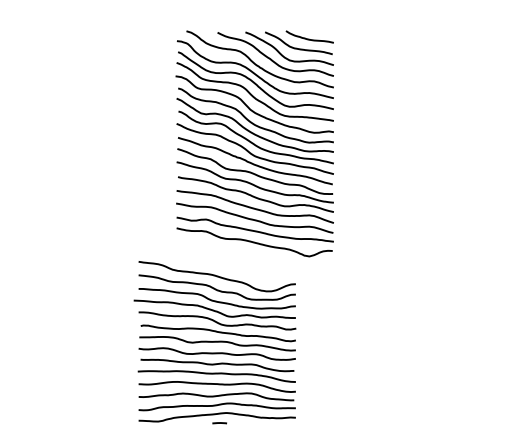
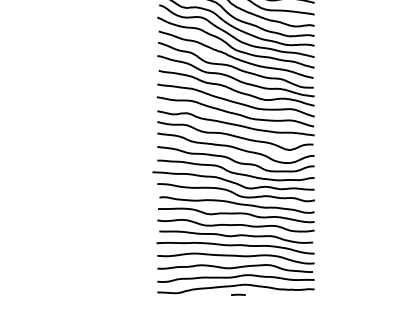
part: (214, 342) -> (233, 214), moved

